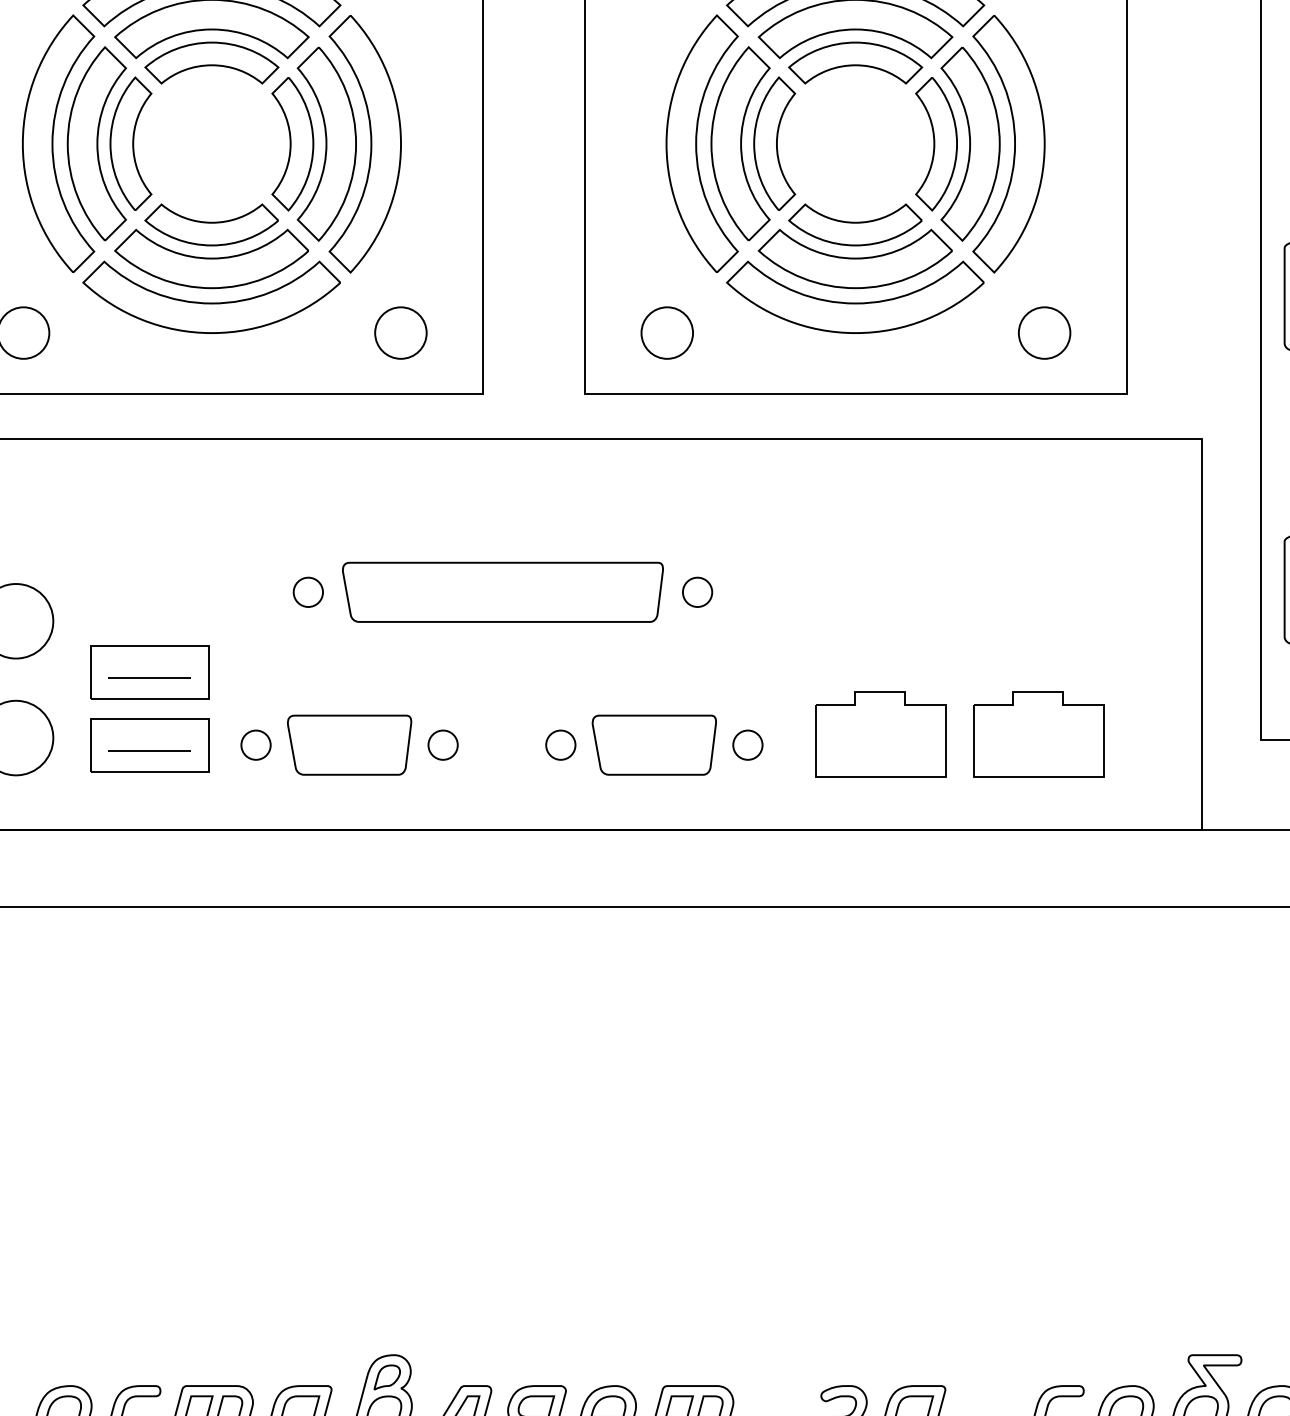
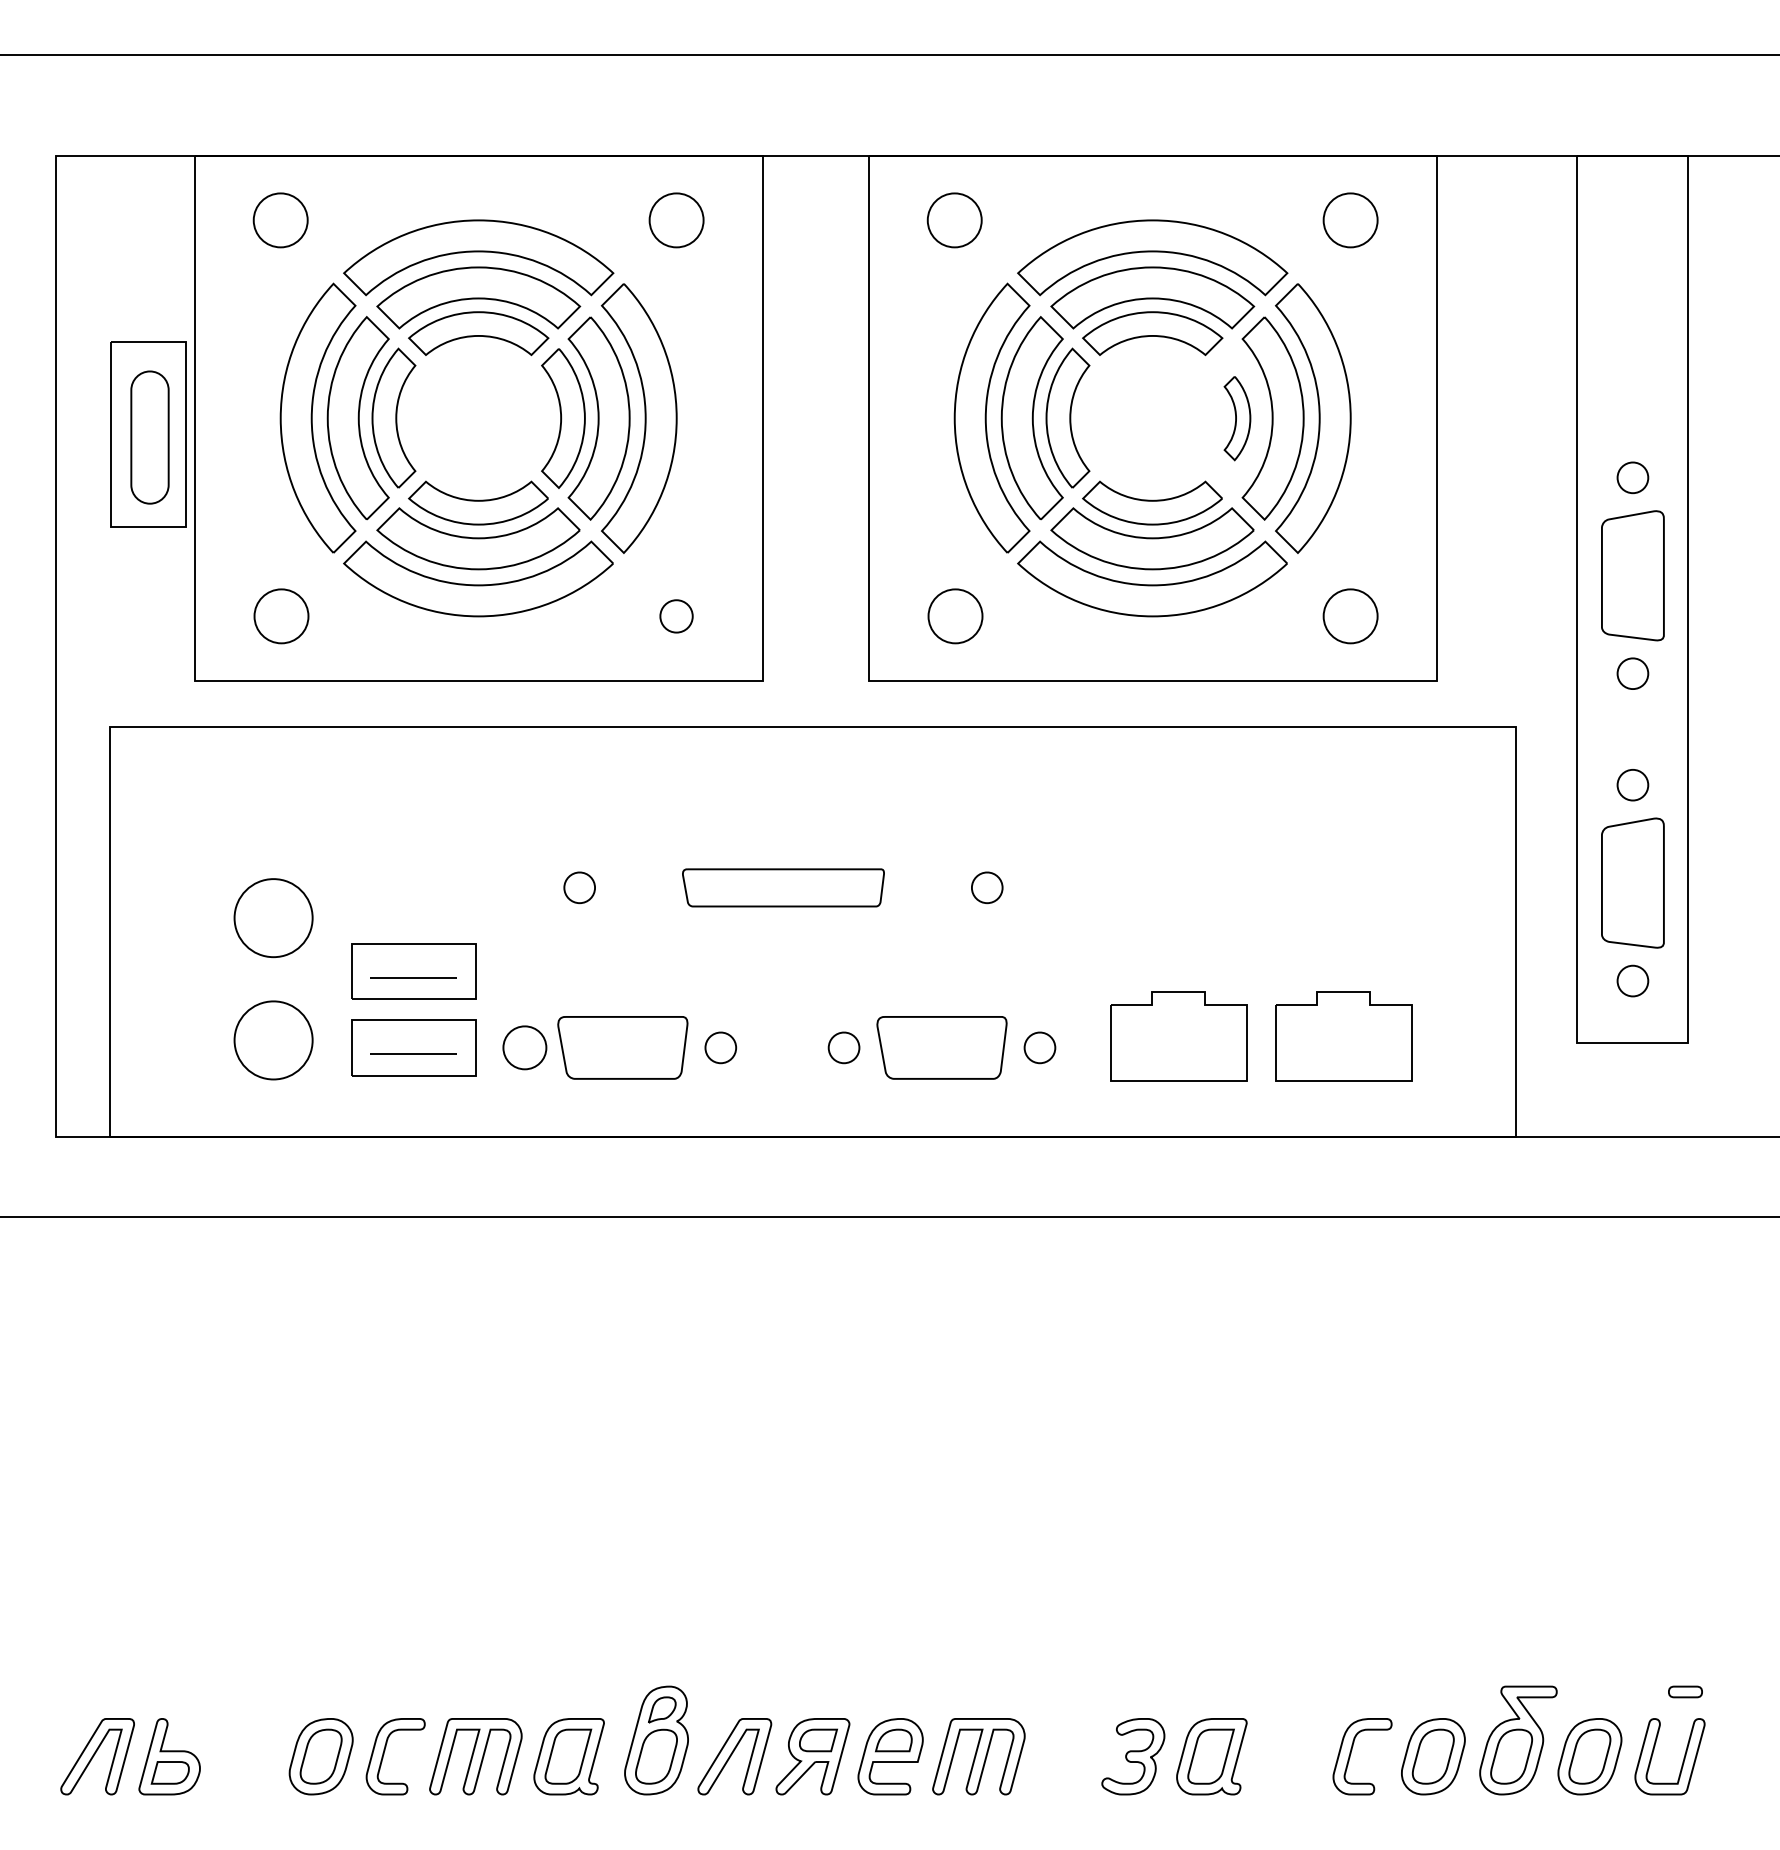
part: (936, 144) -> (1237, 418), size x0.6
part: (400, 333) -> (676, 616), size x0.6
part: (502, 592) -> (783, 887), size x0.6
part: (255, 744) -> (524, 1047), size x1.4

